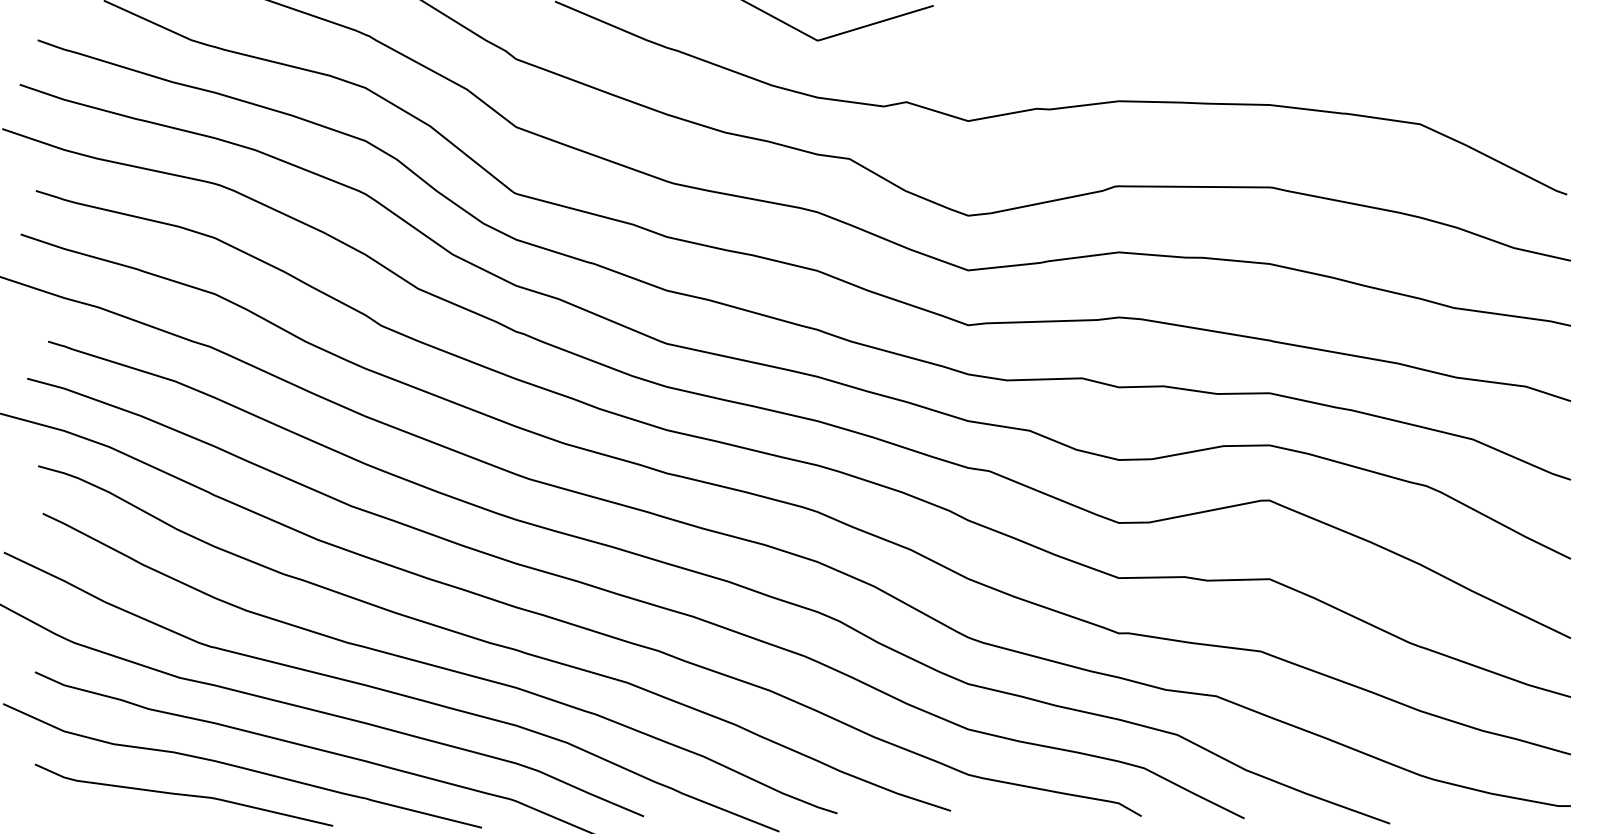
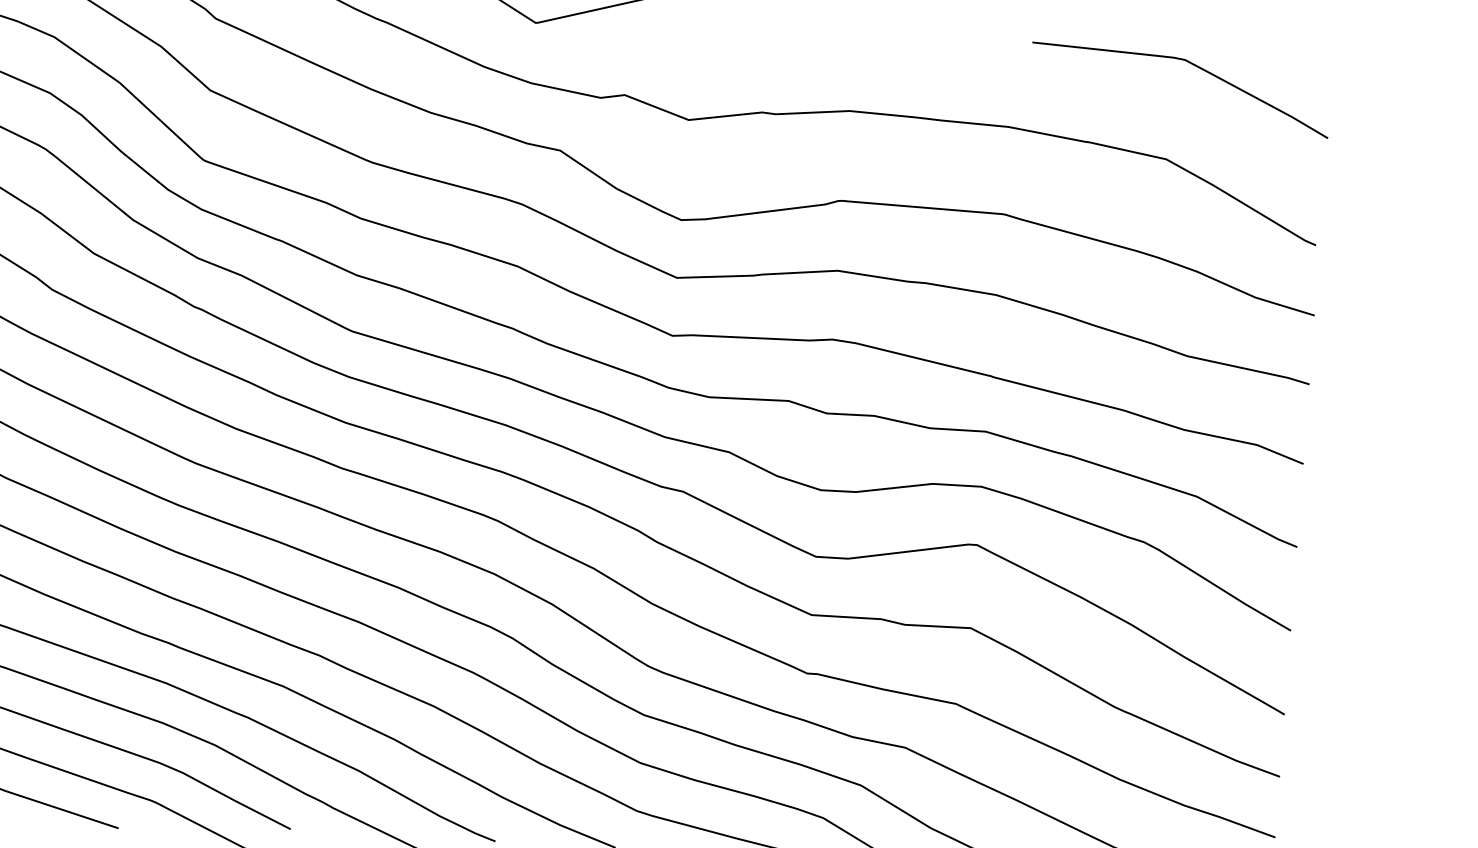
curve: (1439, 34) -> (1193, 65), added

